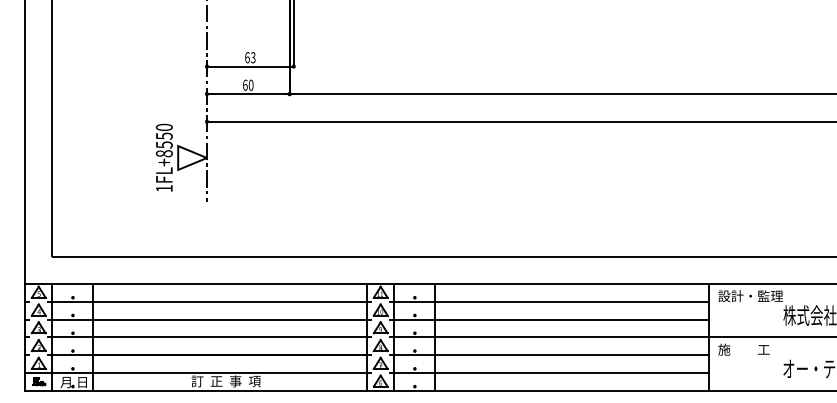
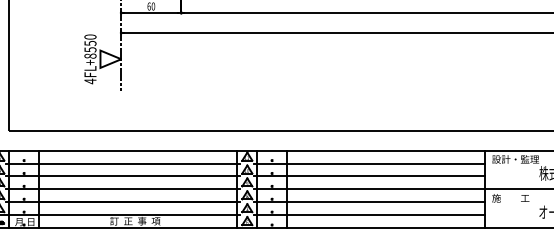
text: (164, 188) -> (90, 81), 1FL+8550 -> 4FL+8550

